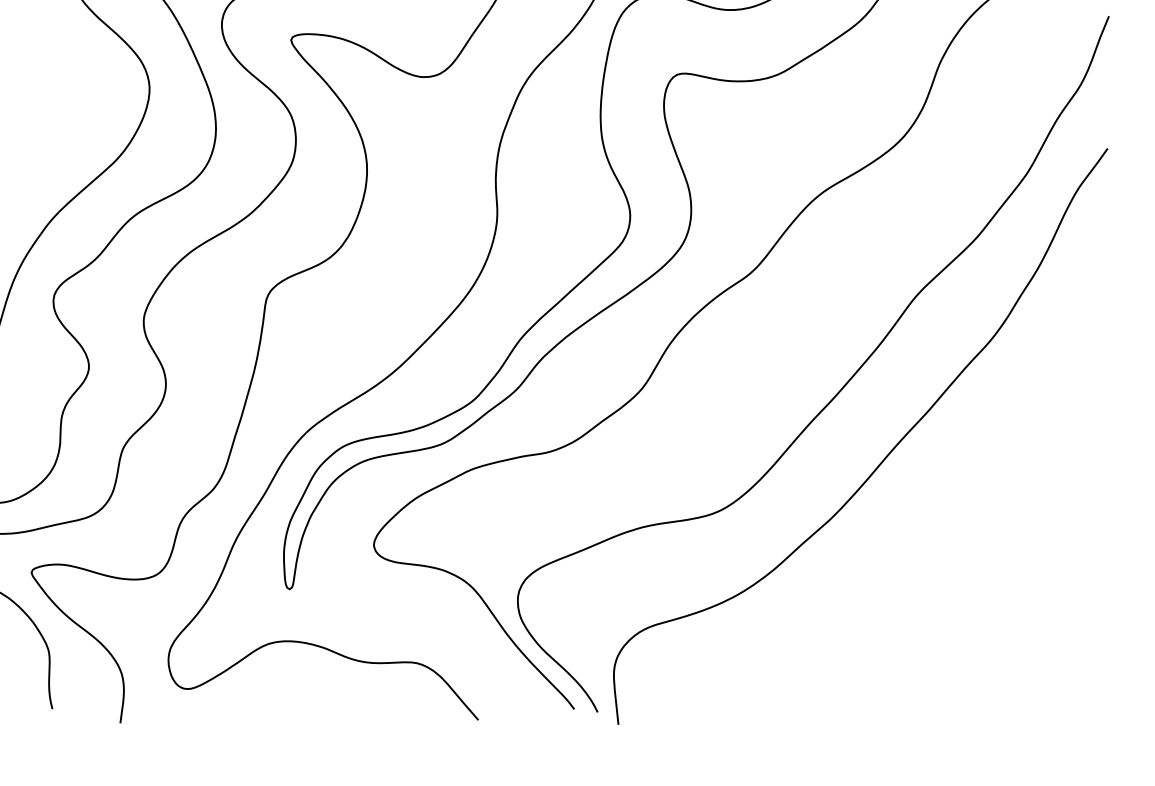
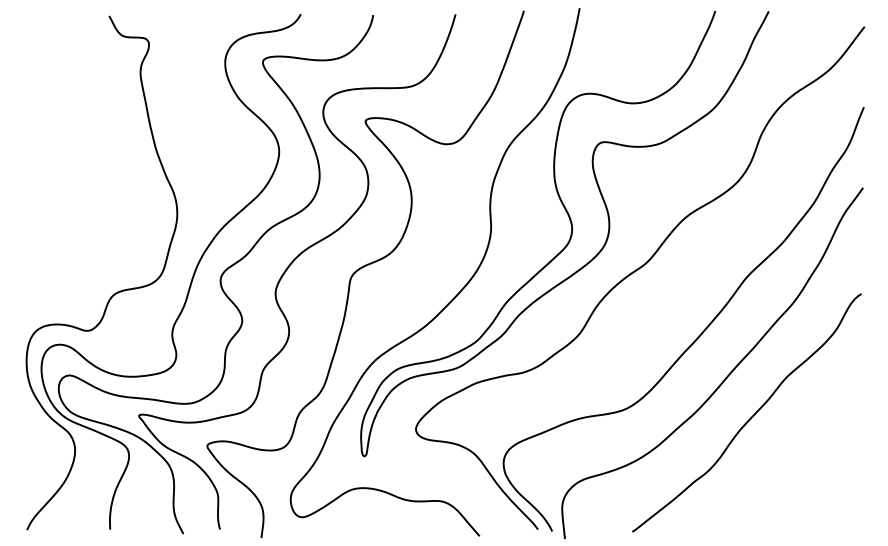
curve: (924, 523) -> (751, 416), added

